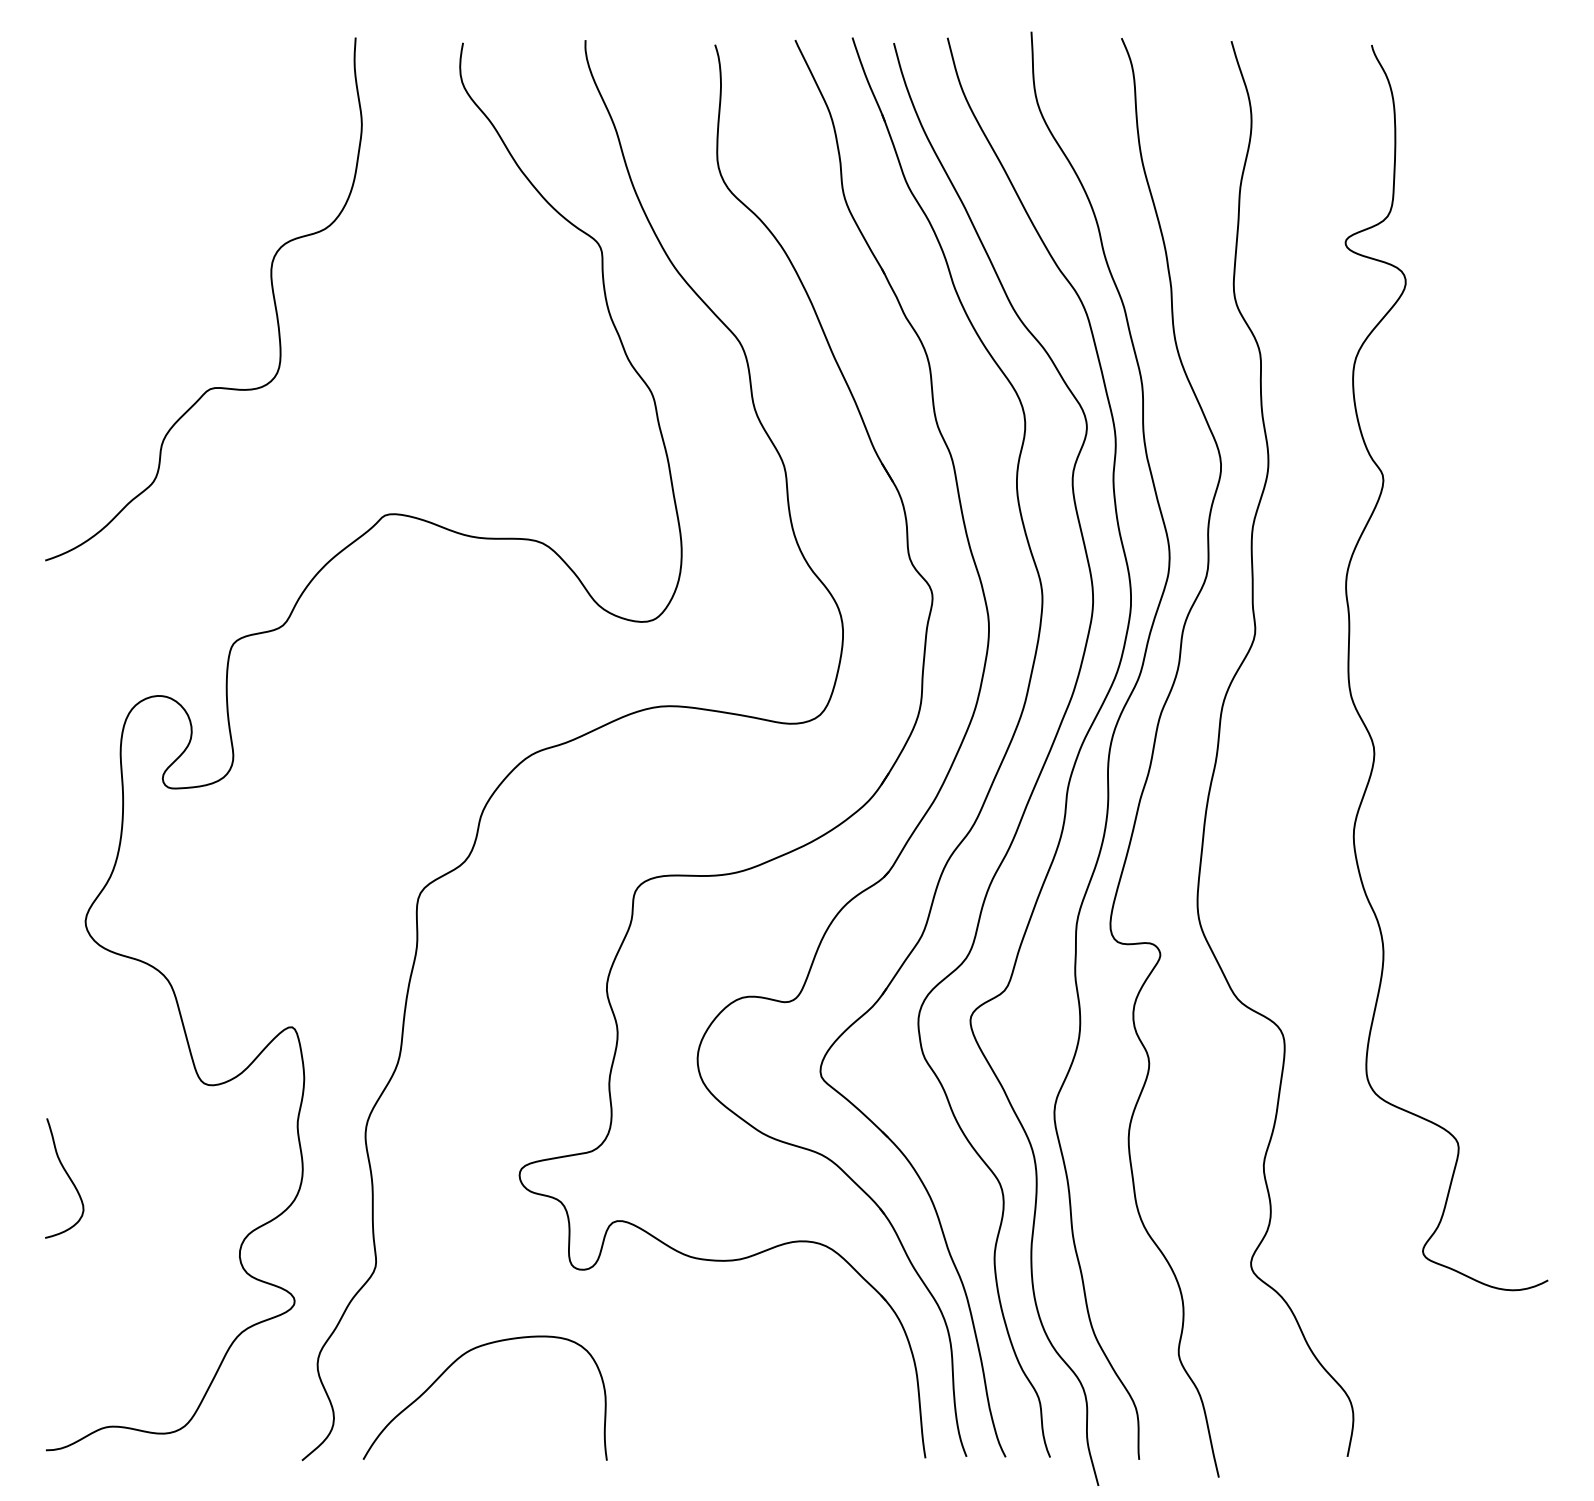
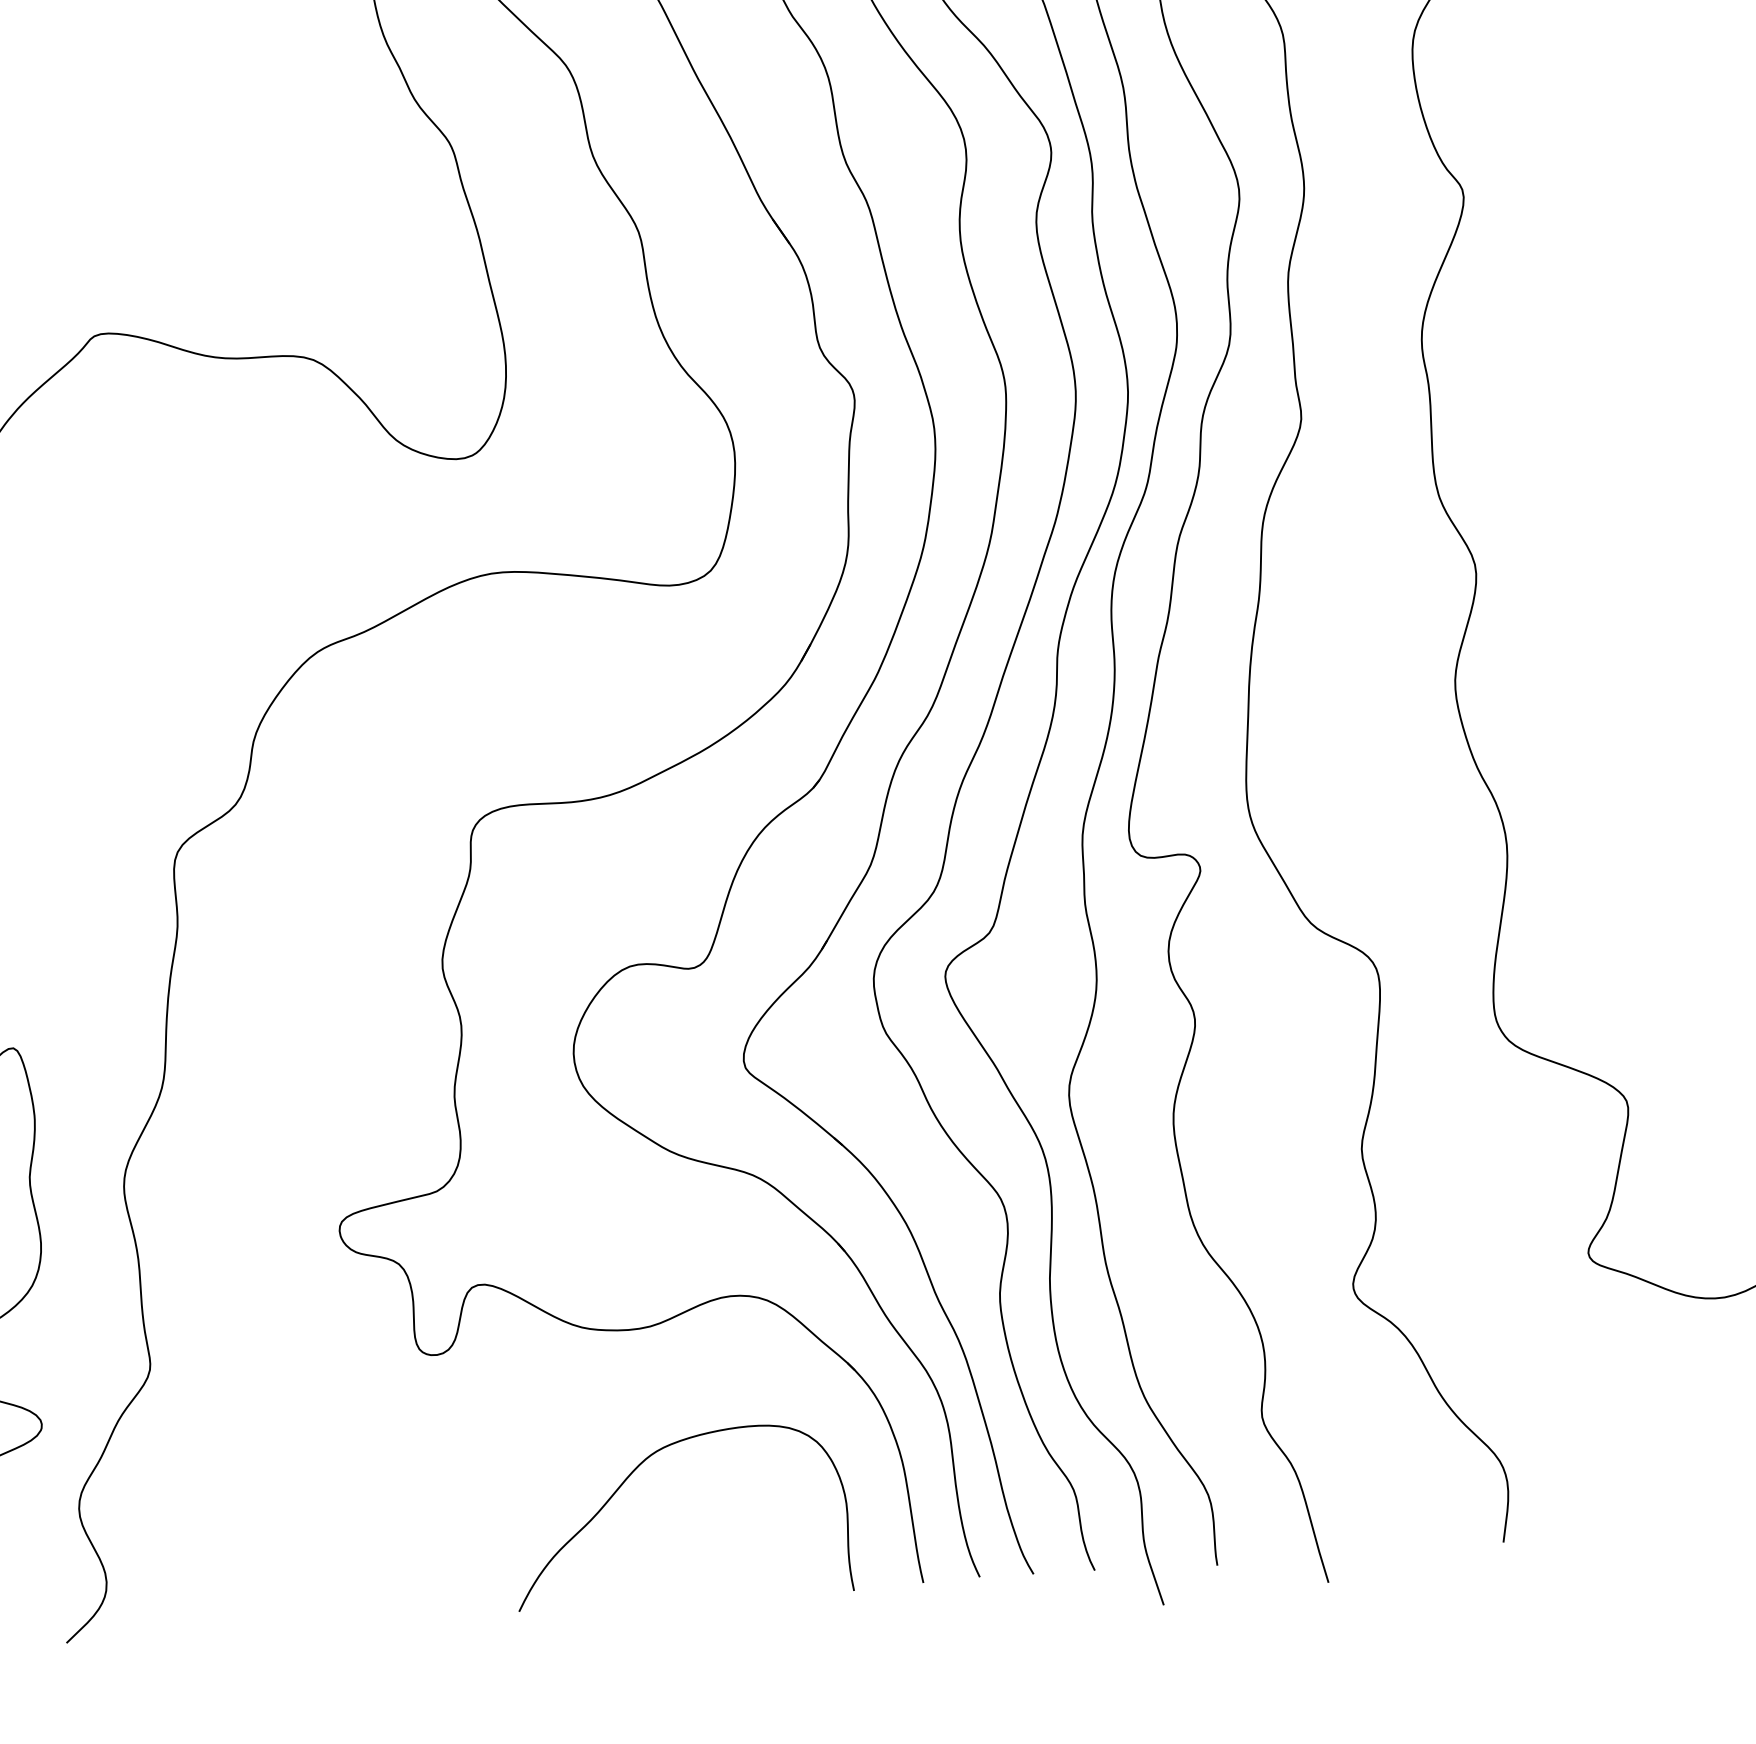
curve: (452, 1365) -> (633, 1474), moved

